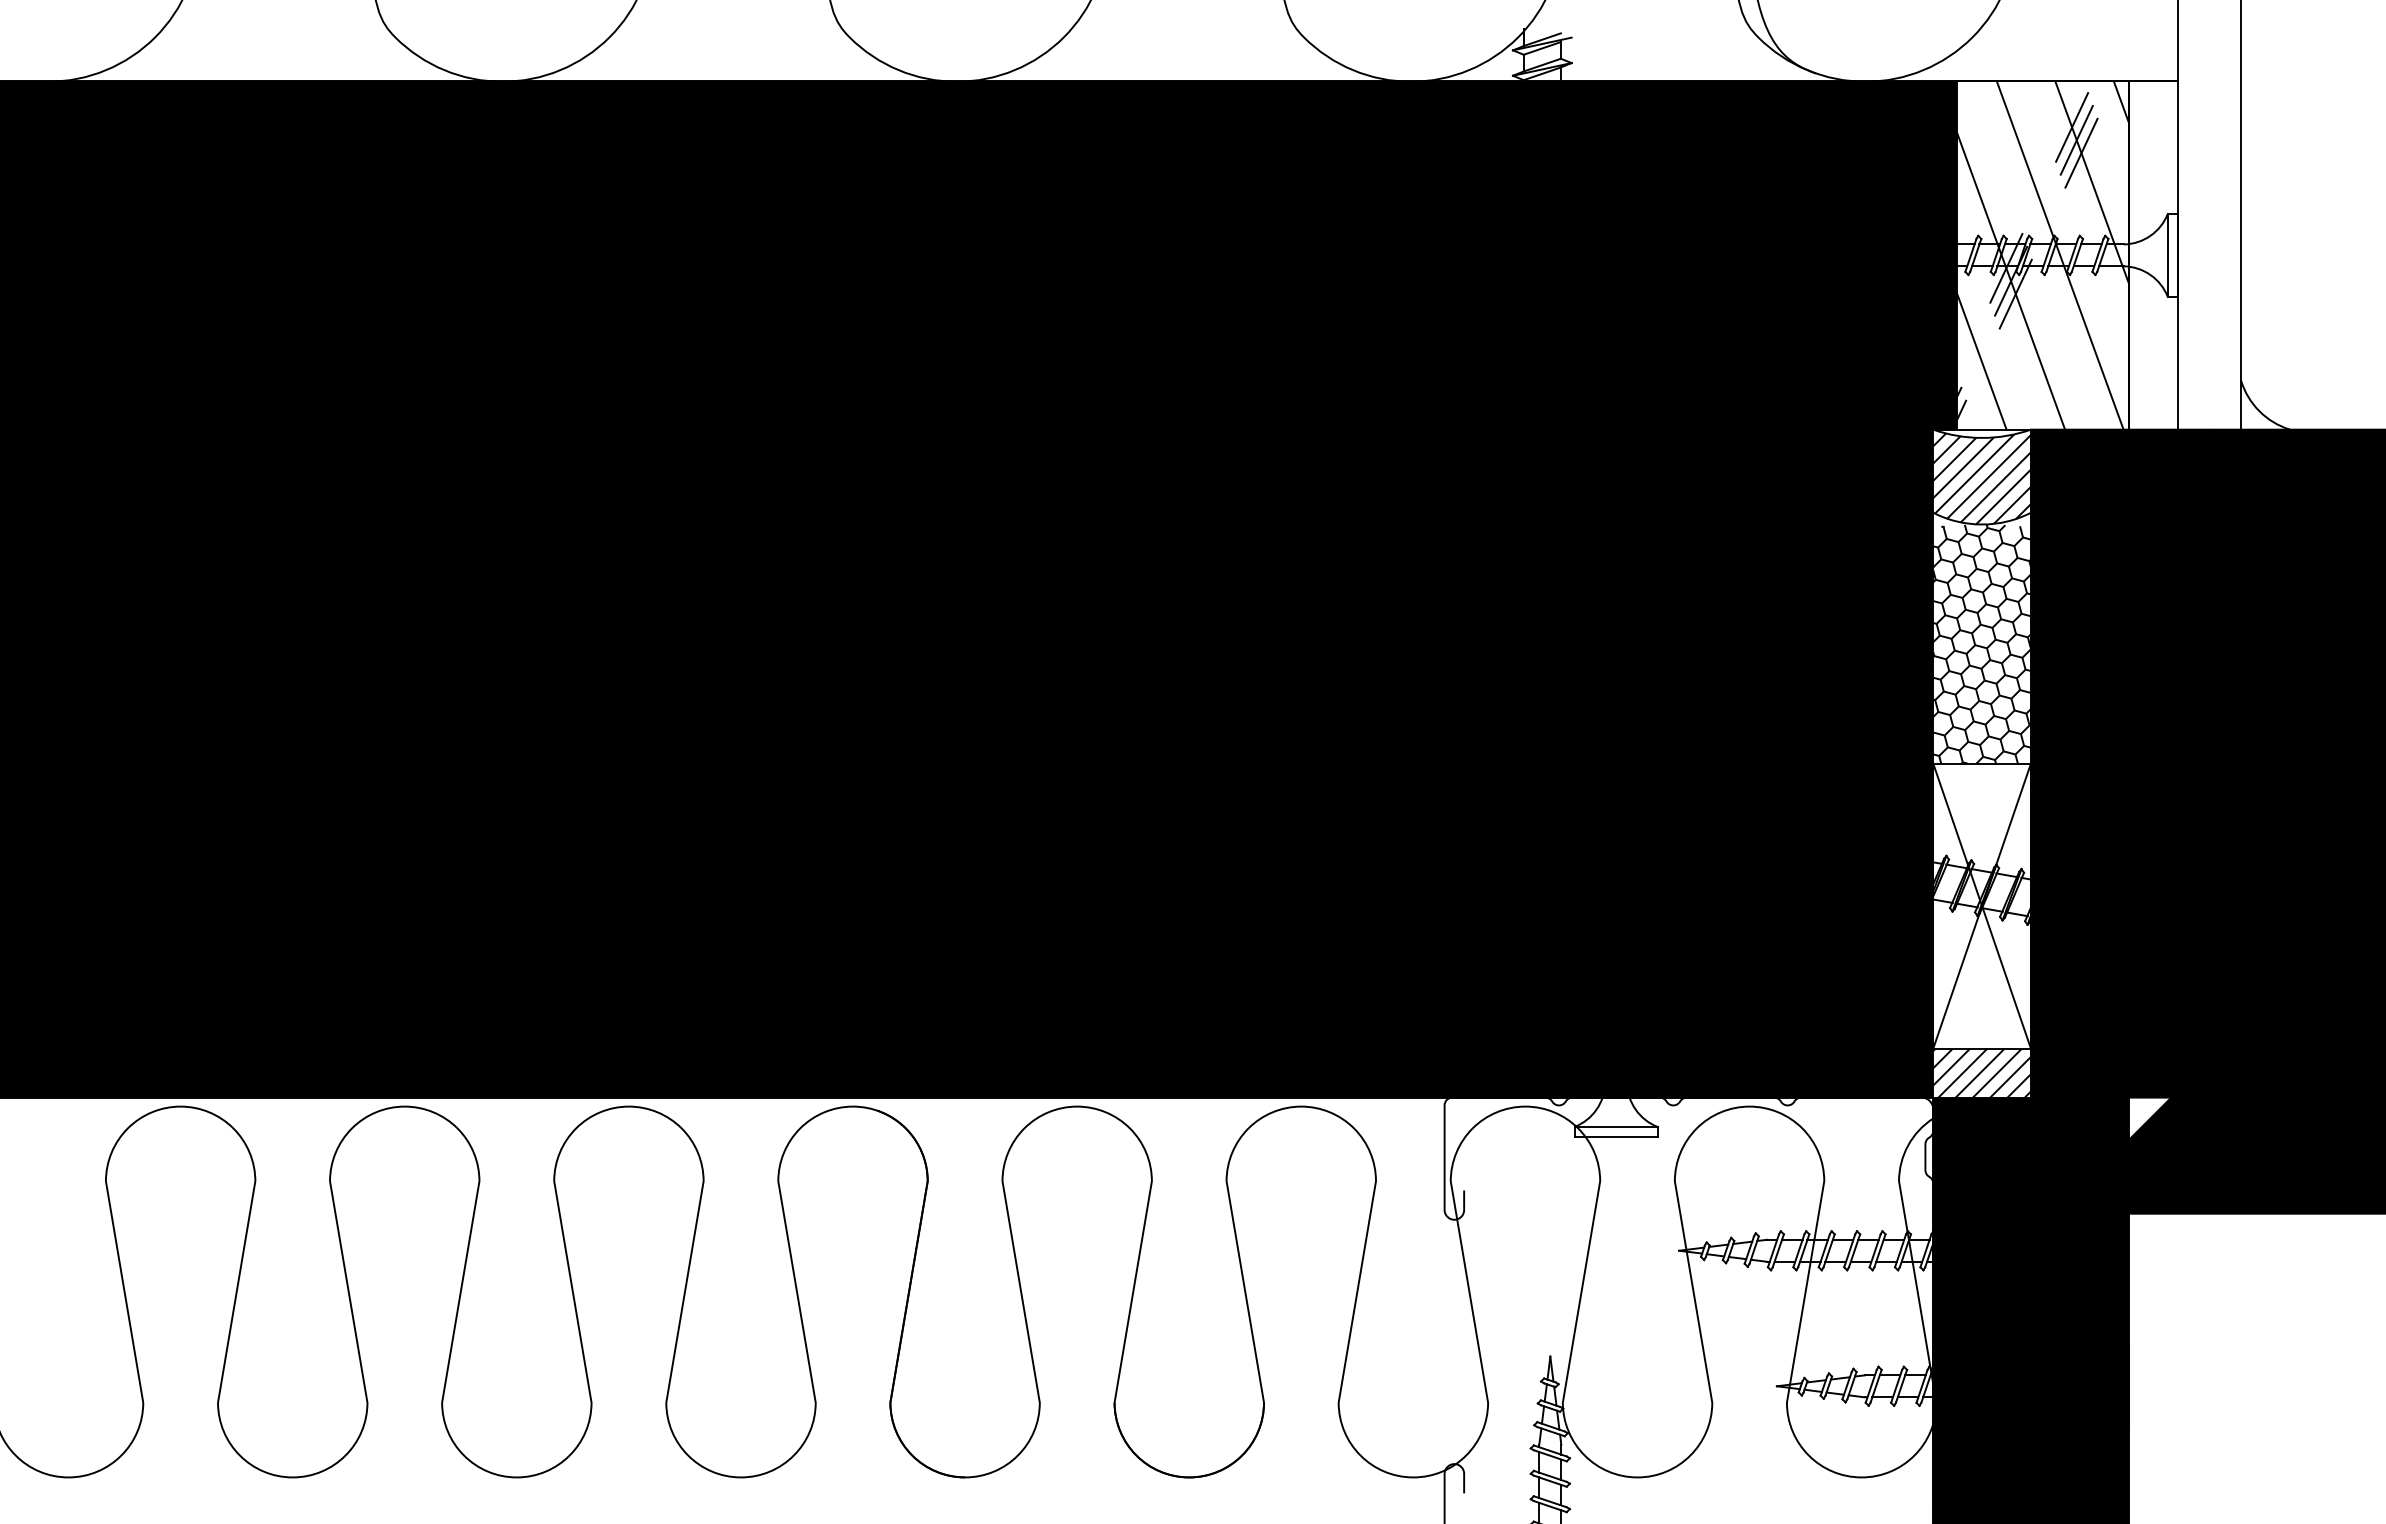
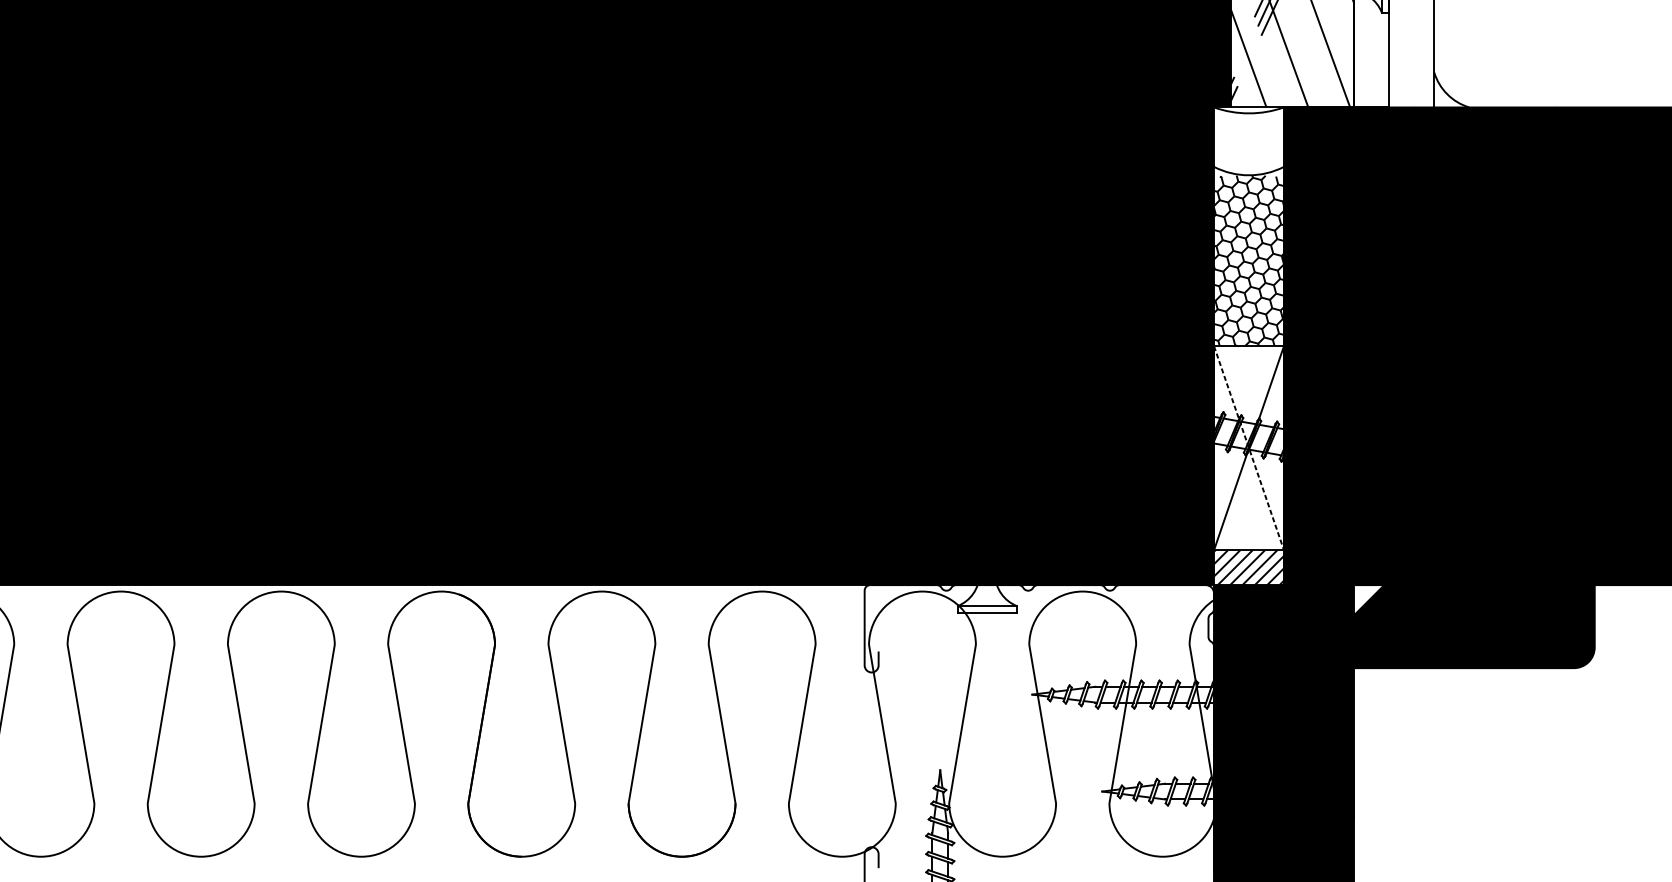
hatch: (1981, 476) -> (1248, 140), removed
line: (1982, 906) -> (1249, 448), solid -> dashed

